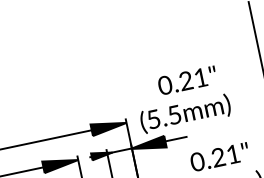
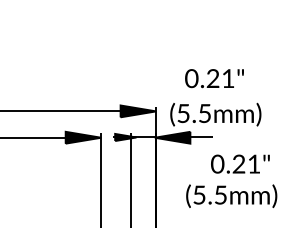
text: (187, 80) -> (214, 78), moved

